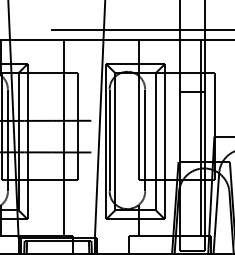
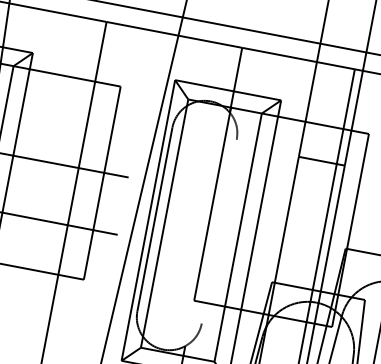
line: (145, 140) -> (219, 231), removed

